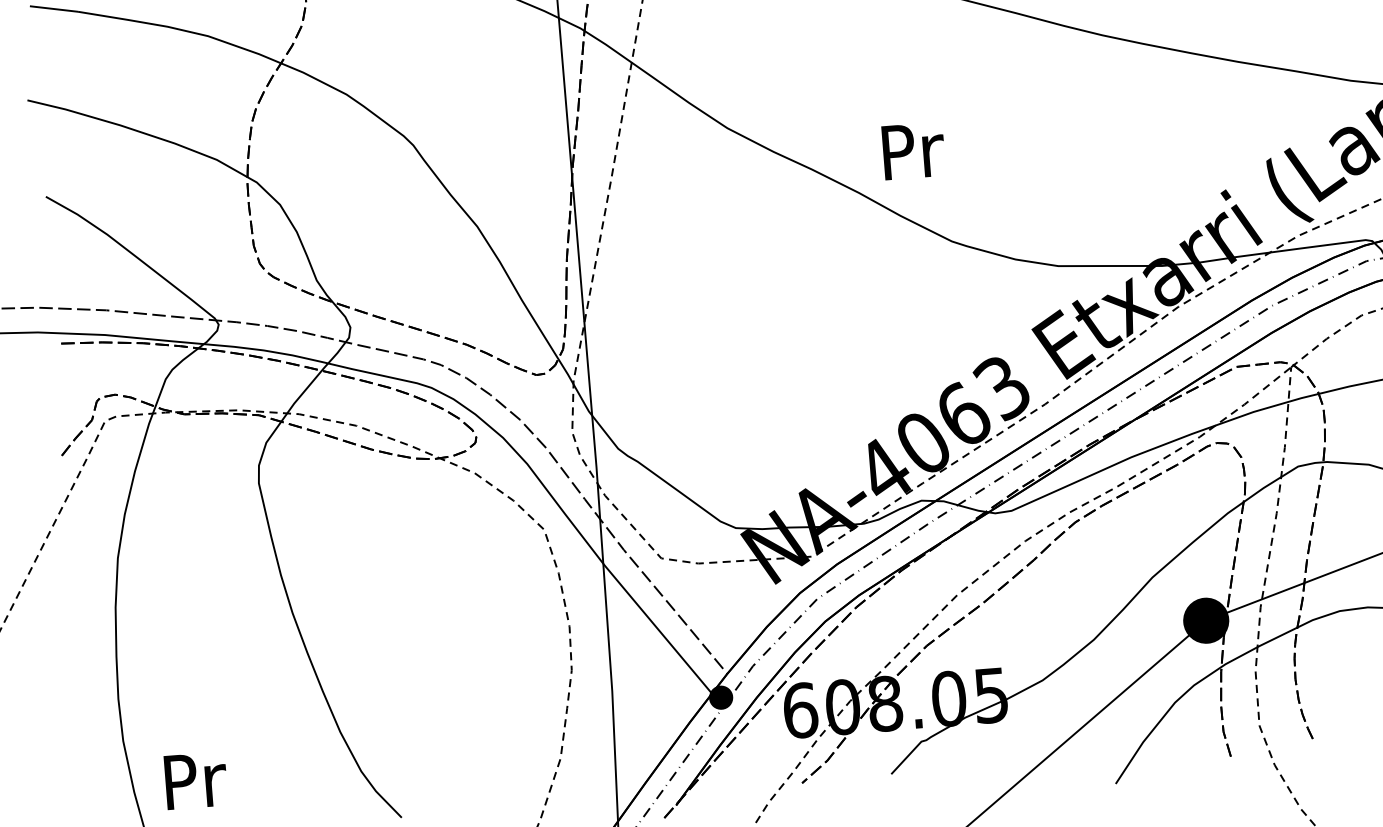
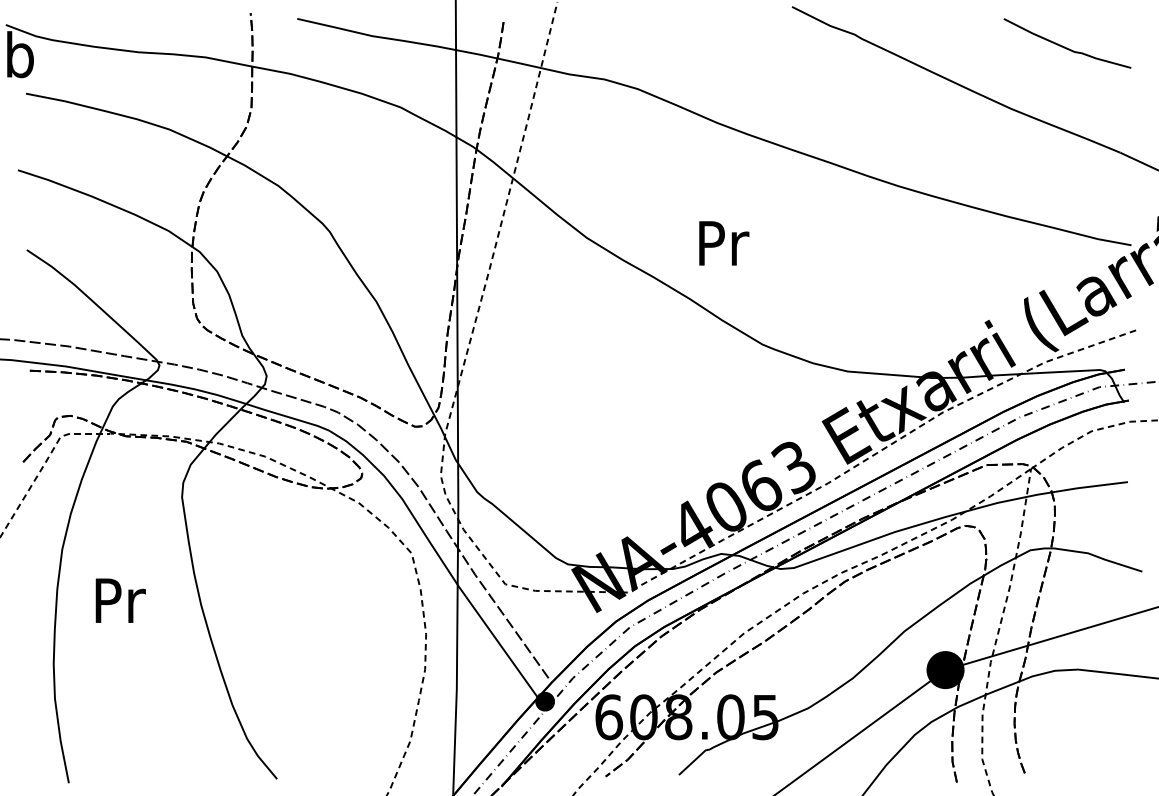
text: (914, 151) -> (724, 243), moved
text: (195, 780) -> (120, 600), moved

